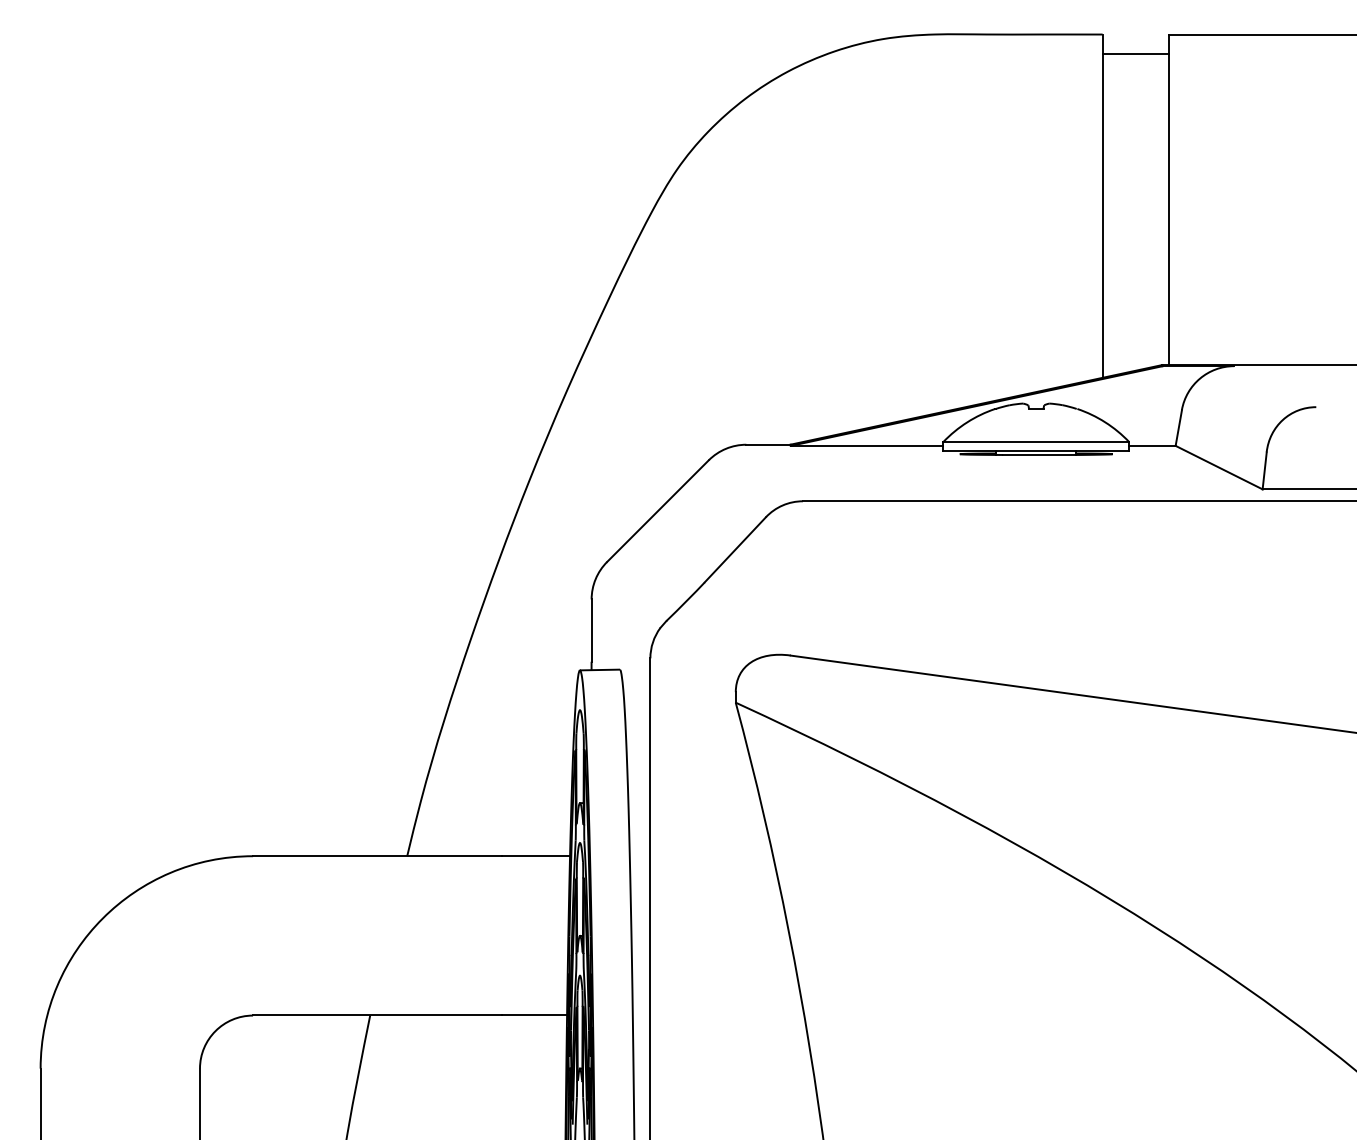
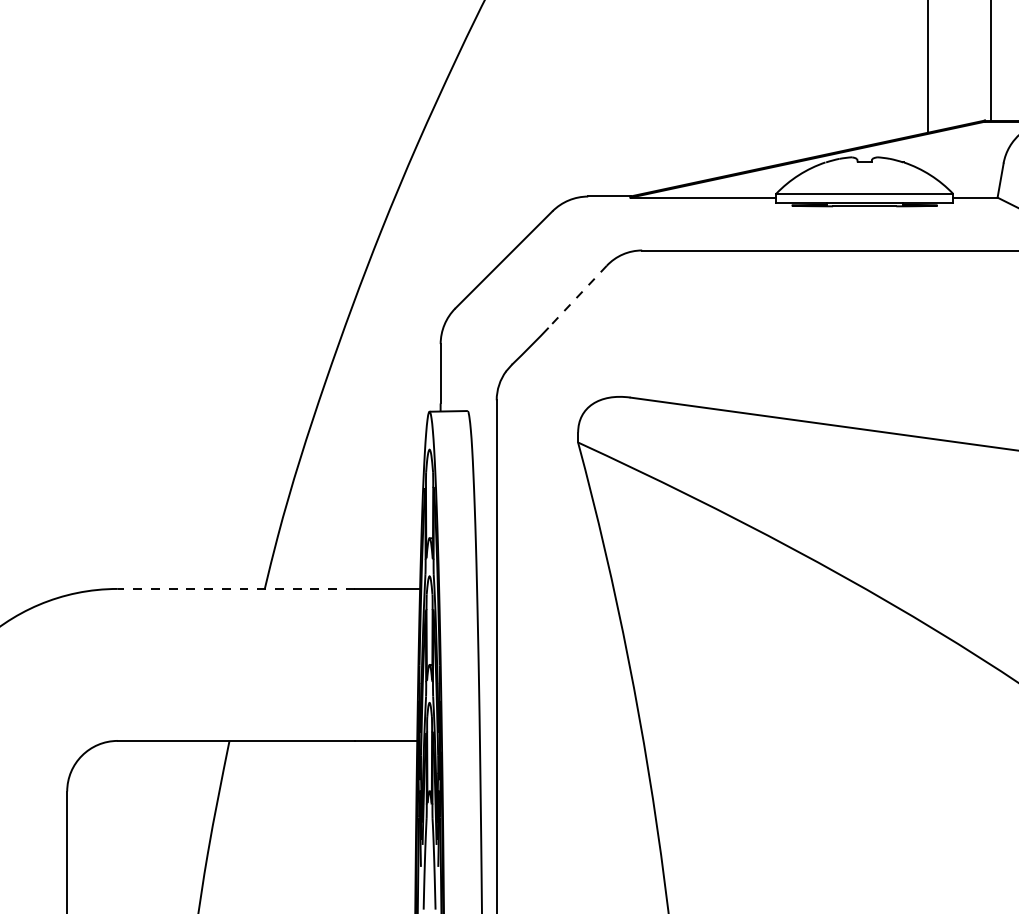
line: (735, 549) -> (577, 296), solid -> dashed
line: (376, 856) -> (235, 589), solid -> dashed

